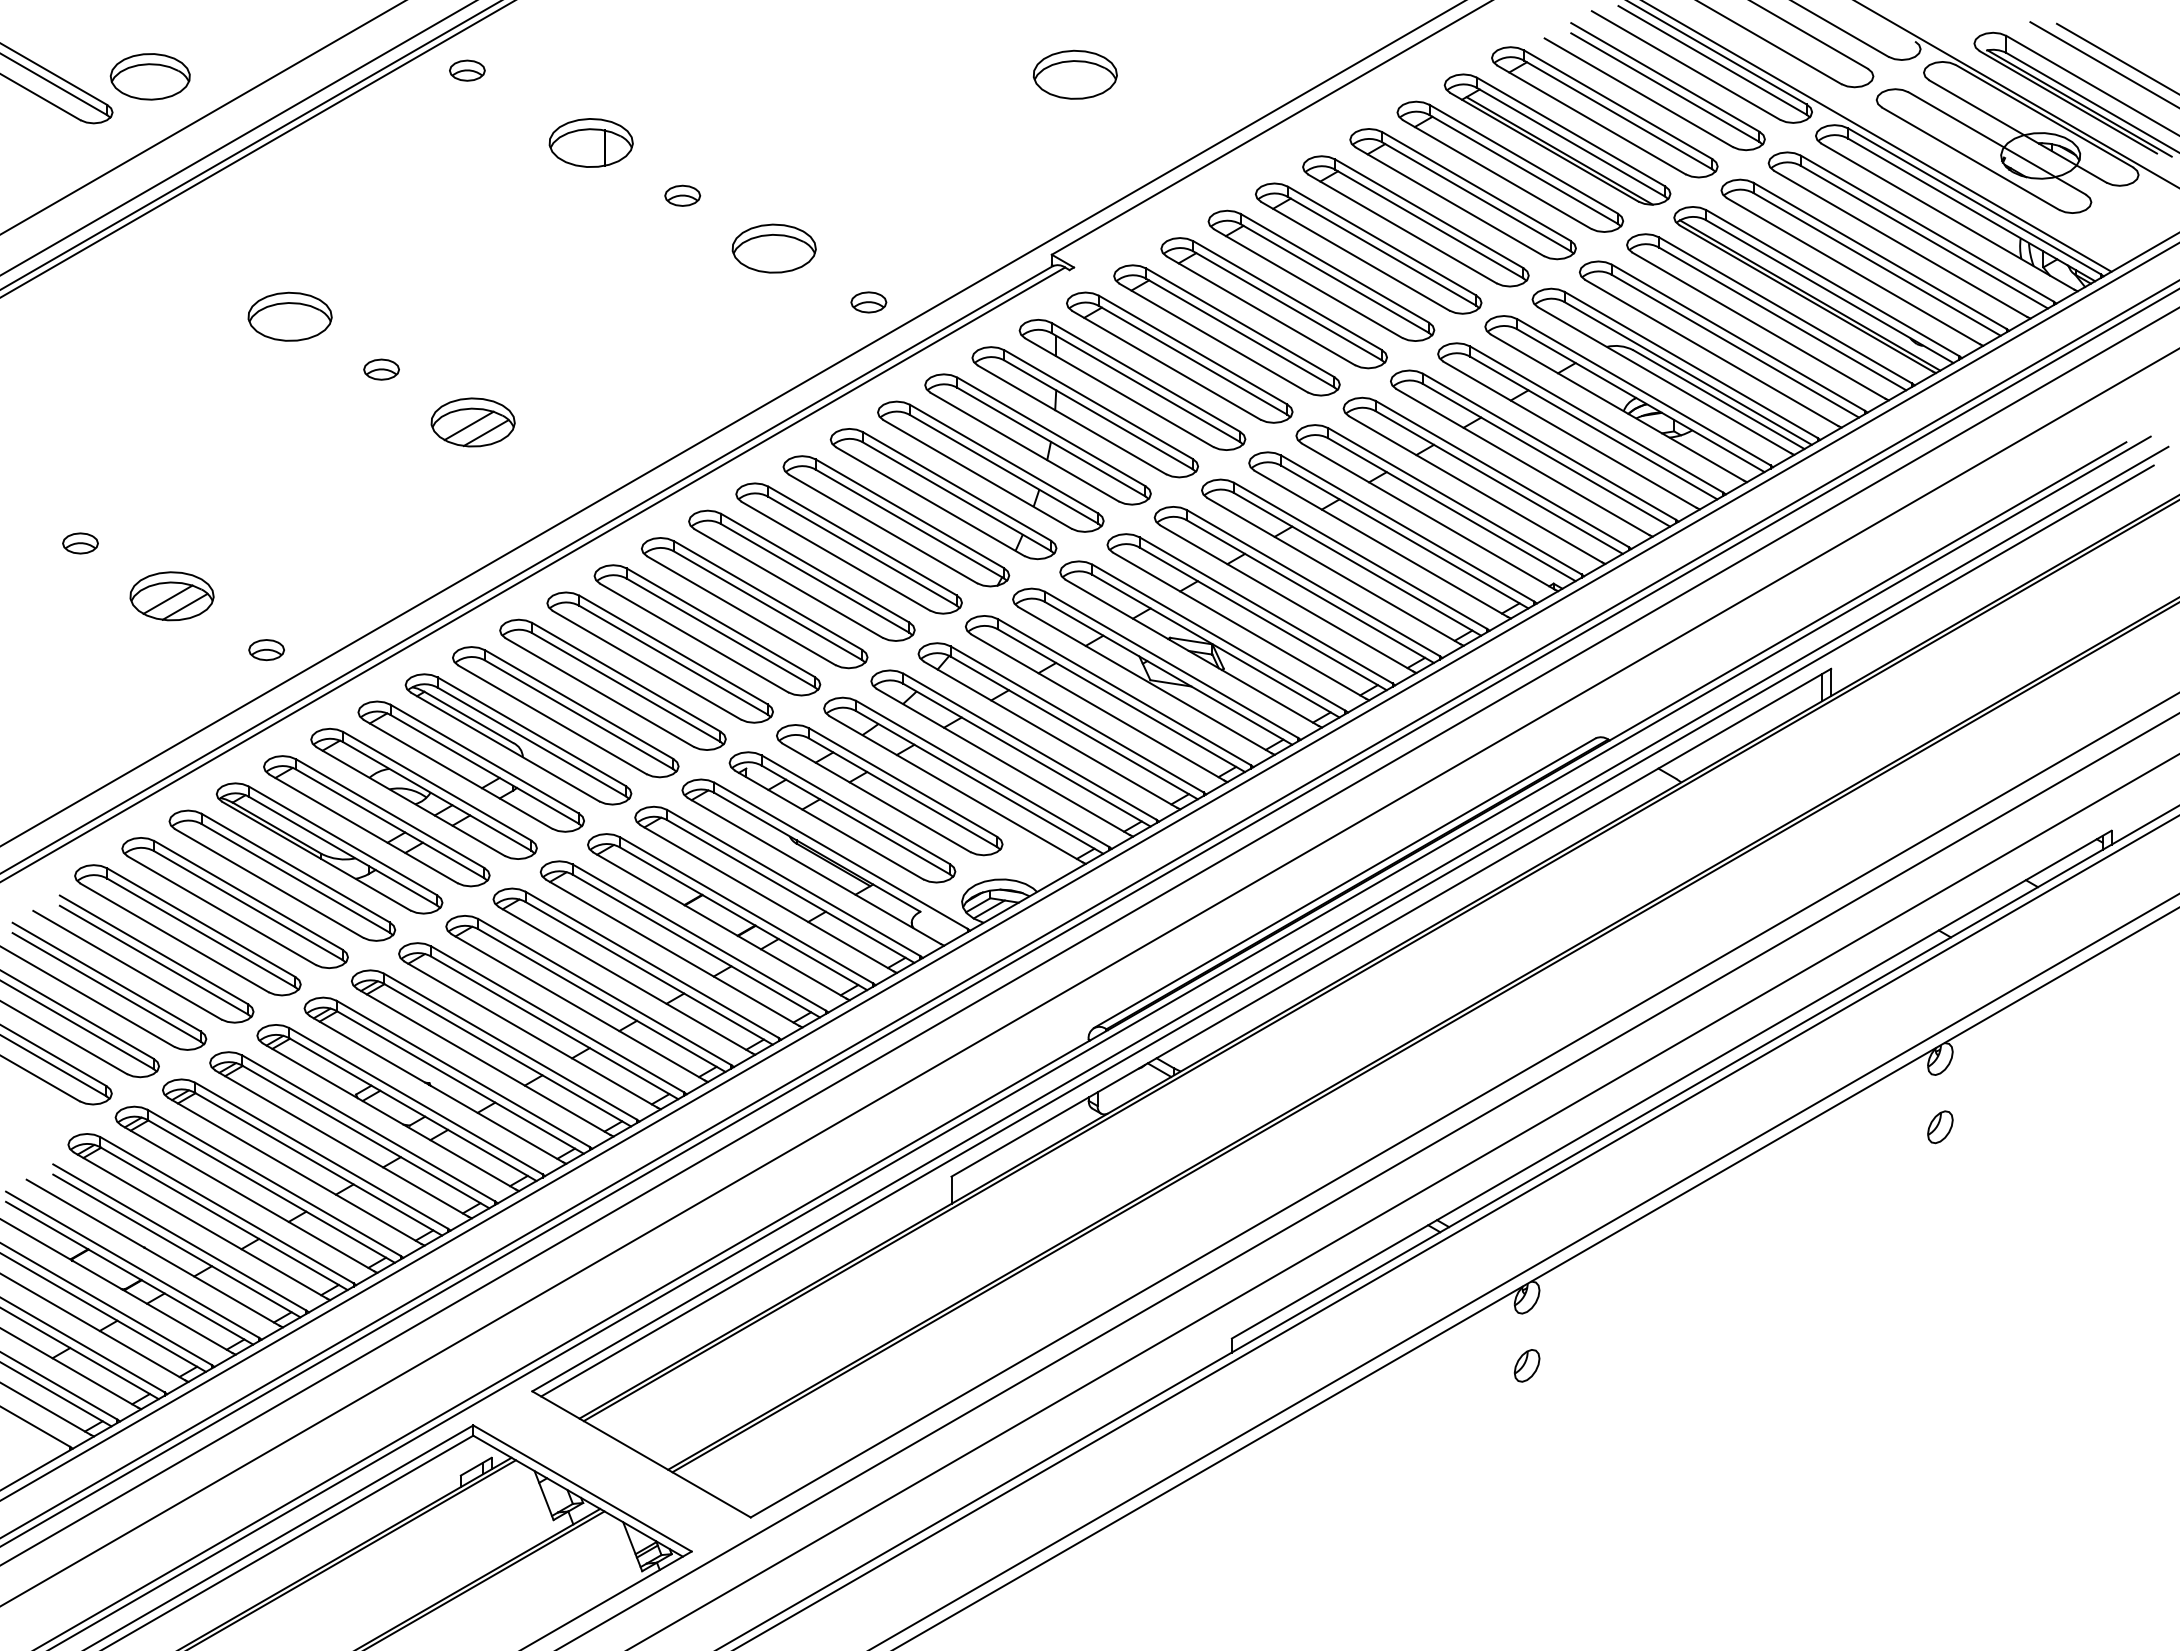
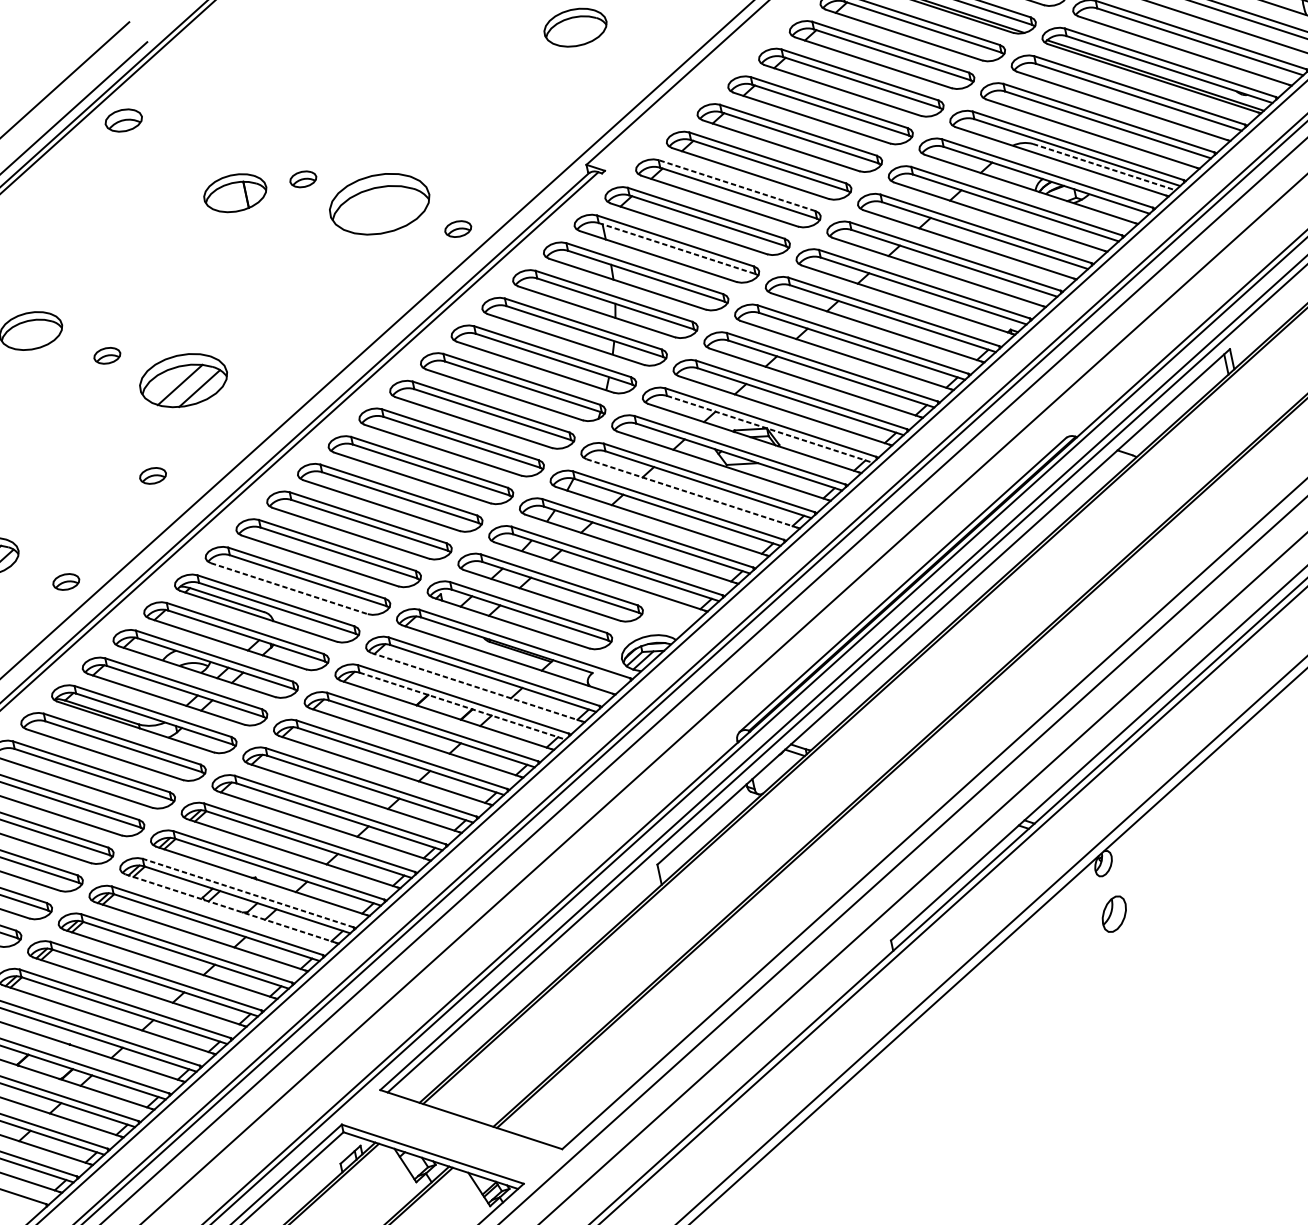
part: (467, 70) -> (123, 120), size x1.4
part: (590, 142) -> (234, 192), moved
part: (773, 248) -> (379, 204), size x1.6
line: (1240, 322) -> (737, 185), solid -> dashed
line: (1145, 387) -> (676, 248), solid -> dashed
line: (1718, 399) -> (1103, 167), solid -> dashed
part: (472, 422) -> (183, 380), size x1.4
part: (407, 537) -> (153, 476), added
line: (1215, 646) -> (769, 429), solid -> dashed
line: (1098, 707) -> (692, 493), solid -> dashed
line: (552, 719) -> (289, 588), solid -> dashed
line: (767, 898) -> (477, 687), solid -> dashed
line: (743, 918) -> (462, 705), solid -> dashed
line: (415, 1100) -> (247, 892), solid -> dashed
line: (389, 1116) -> (230, 908), solid -> dashed
part: (1526, 1365) -> (1113, 914), size x1.4

